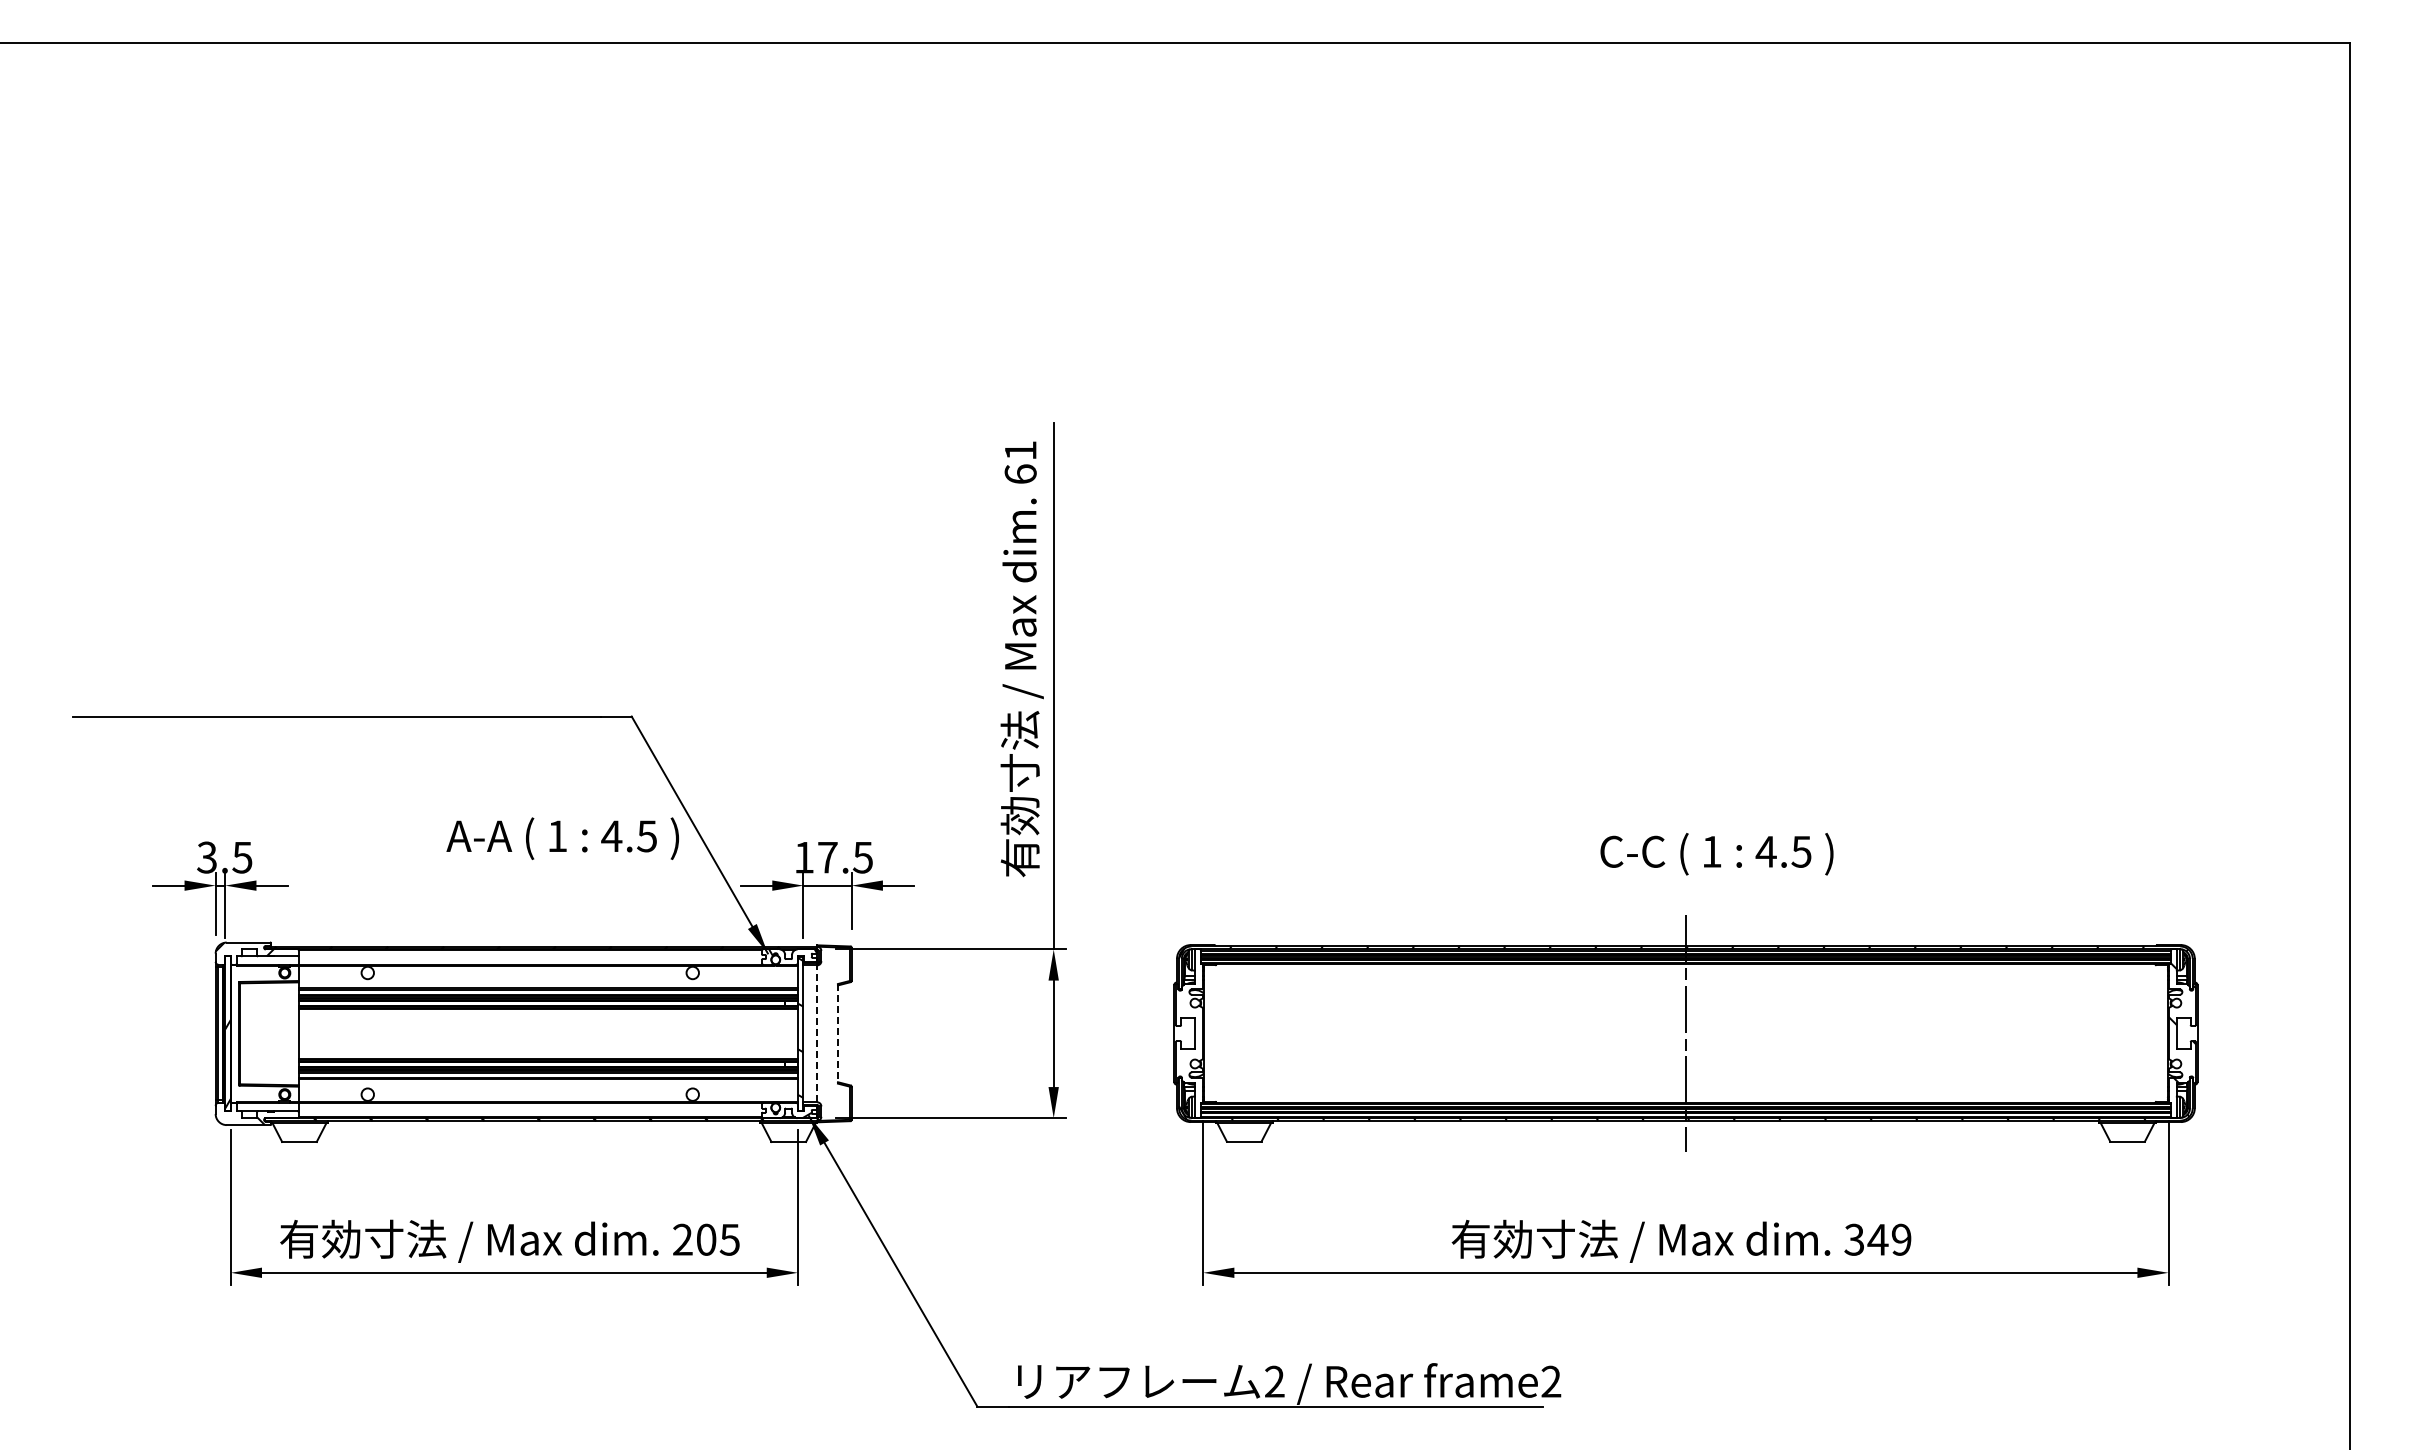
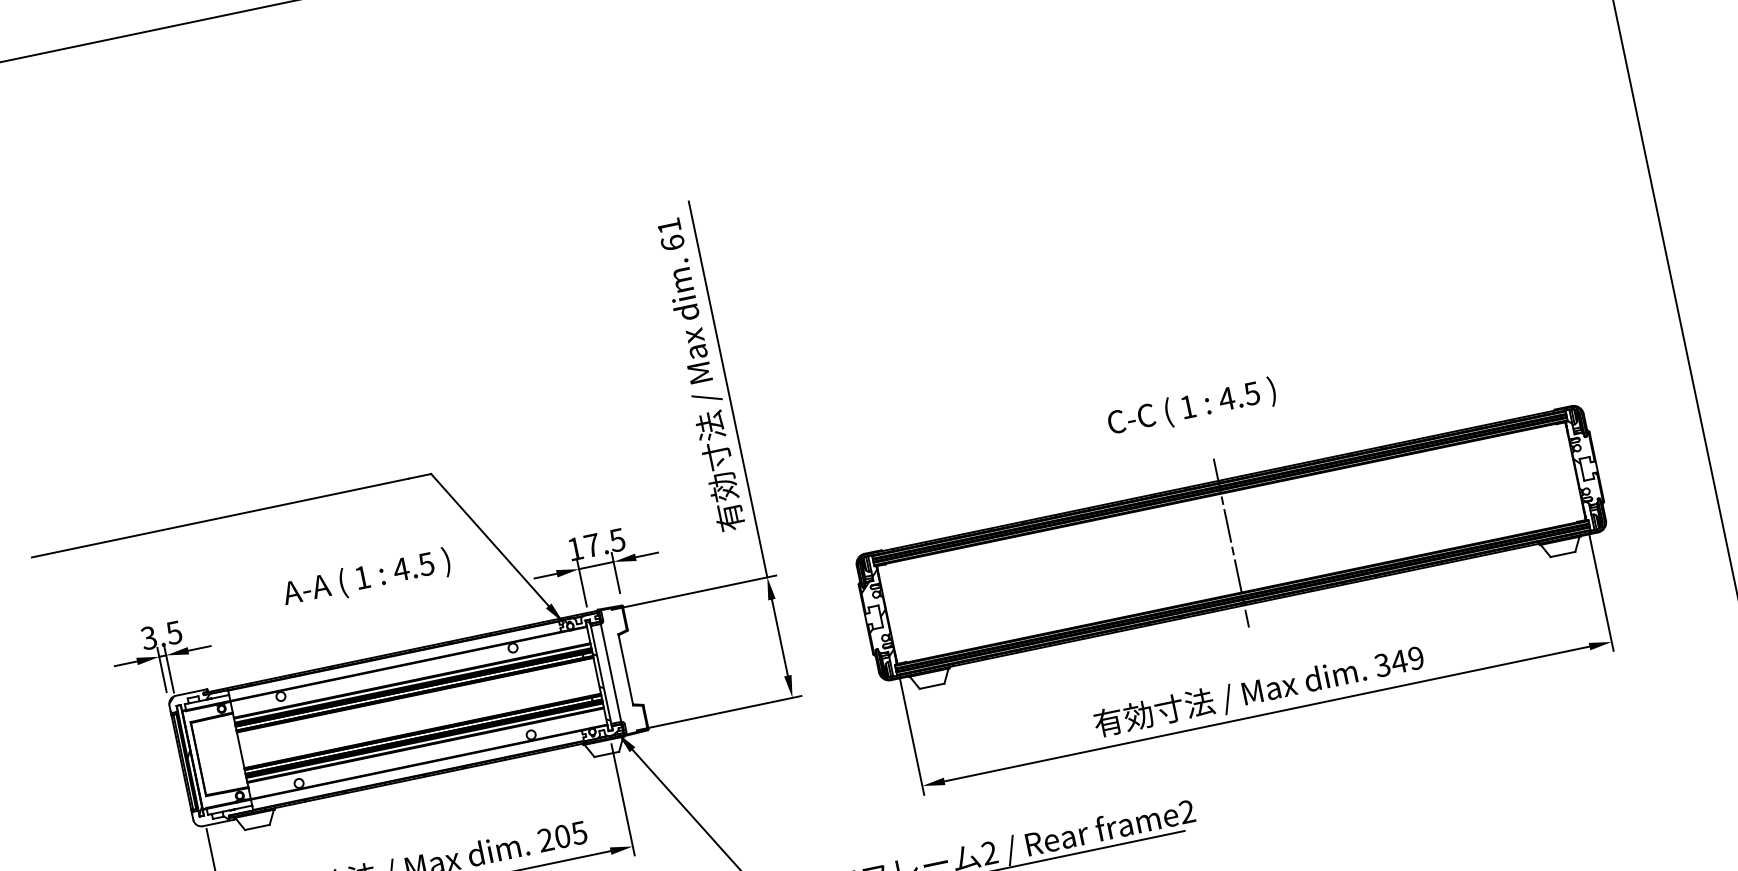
text: (562, 838) -> (366, 578), moved
text: (1716, 854) -> (1191, 408), moved
hatch: (1189, 1029) -> (876, 614), added
line: (817, 1033) -> (611, 672), dashed -> solid
line: (837, 1033) -> (625, 669), dashed -> solid

